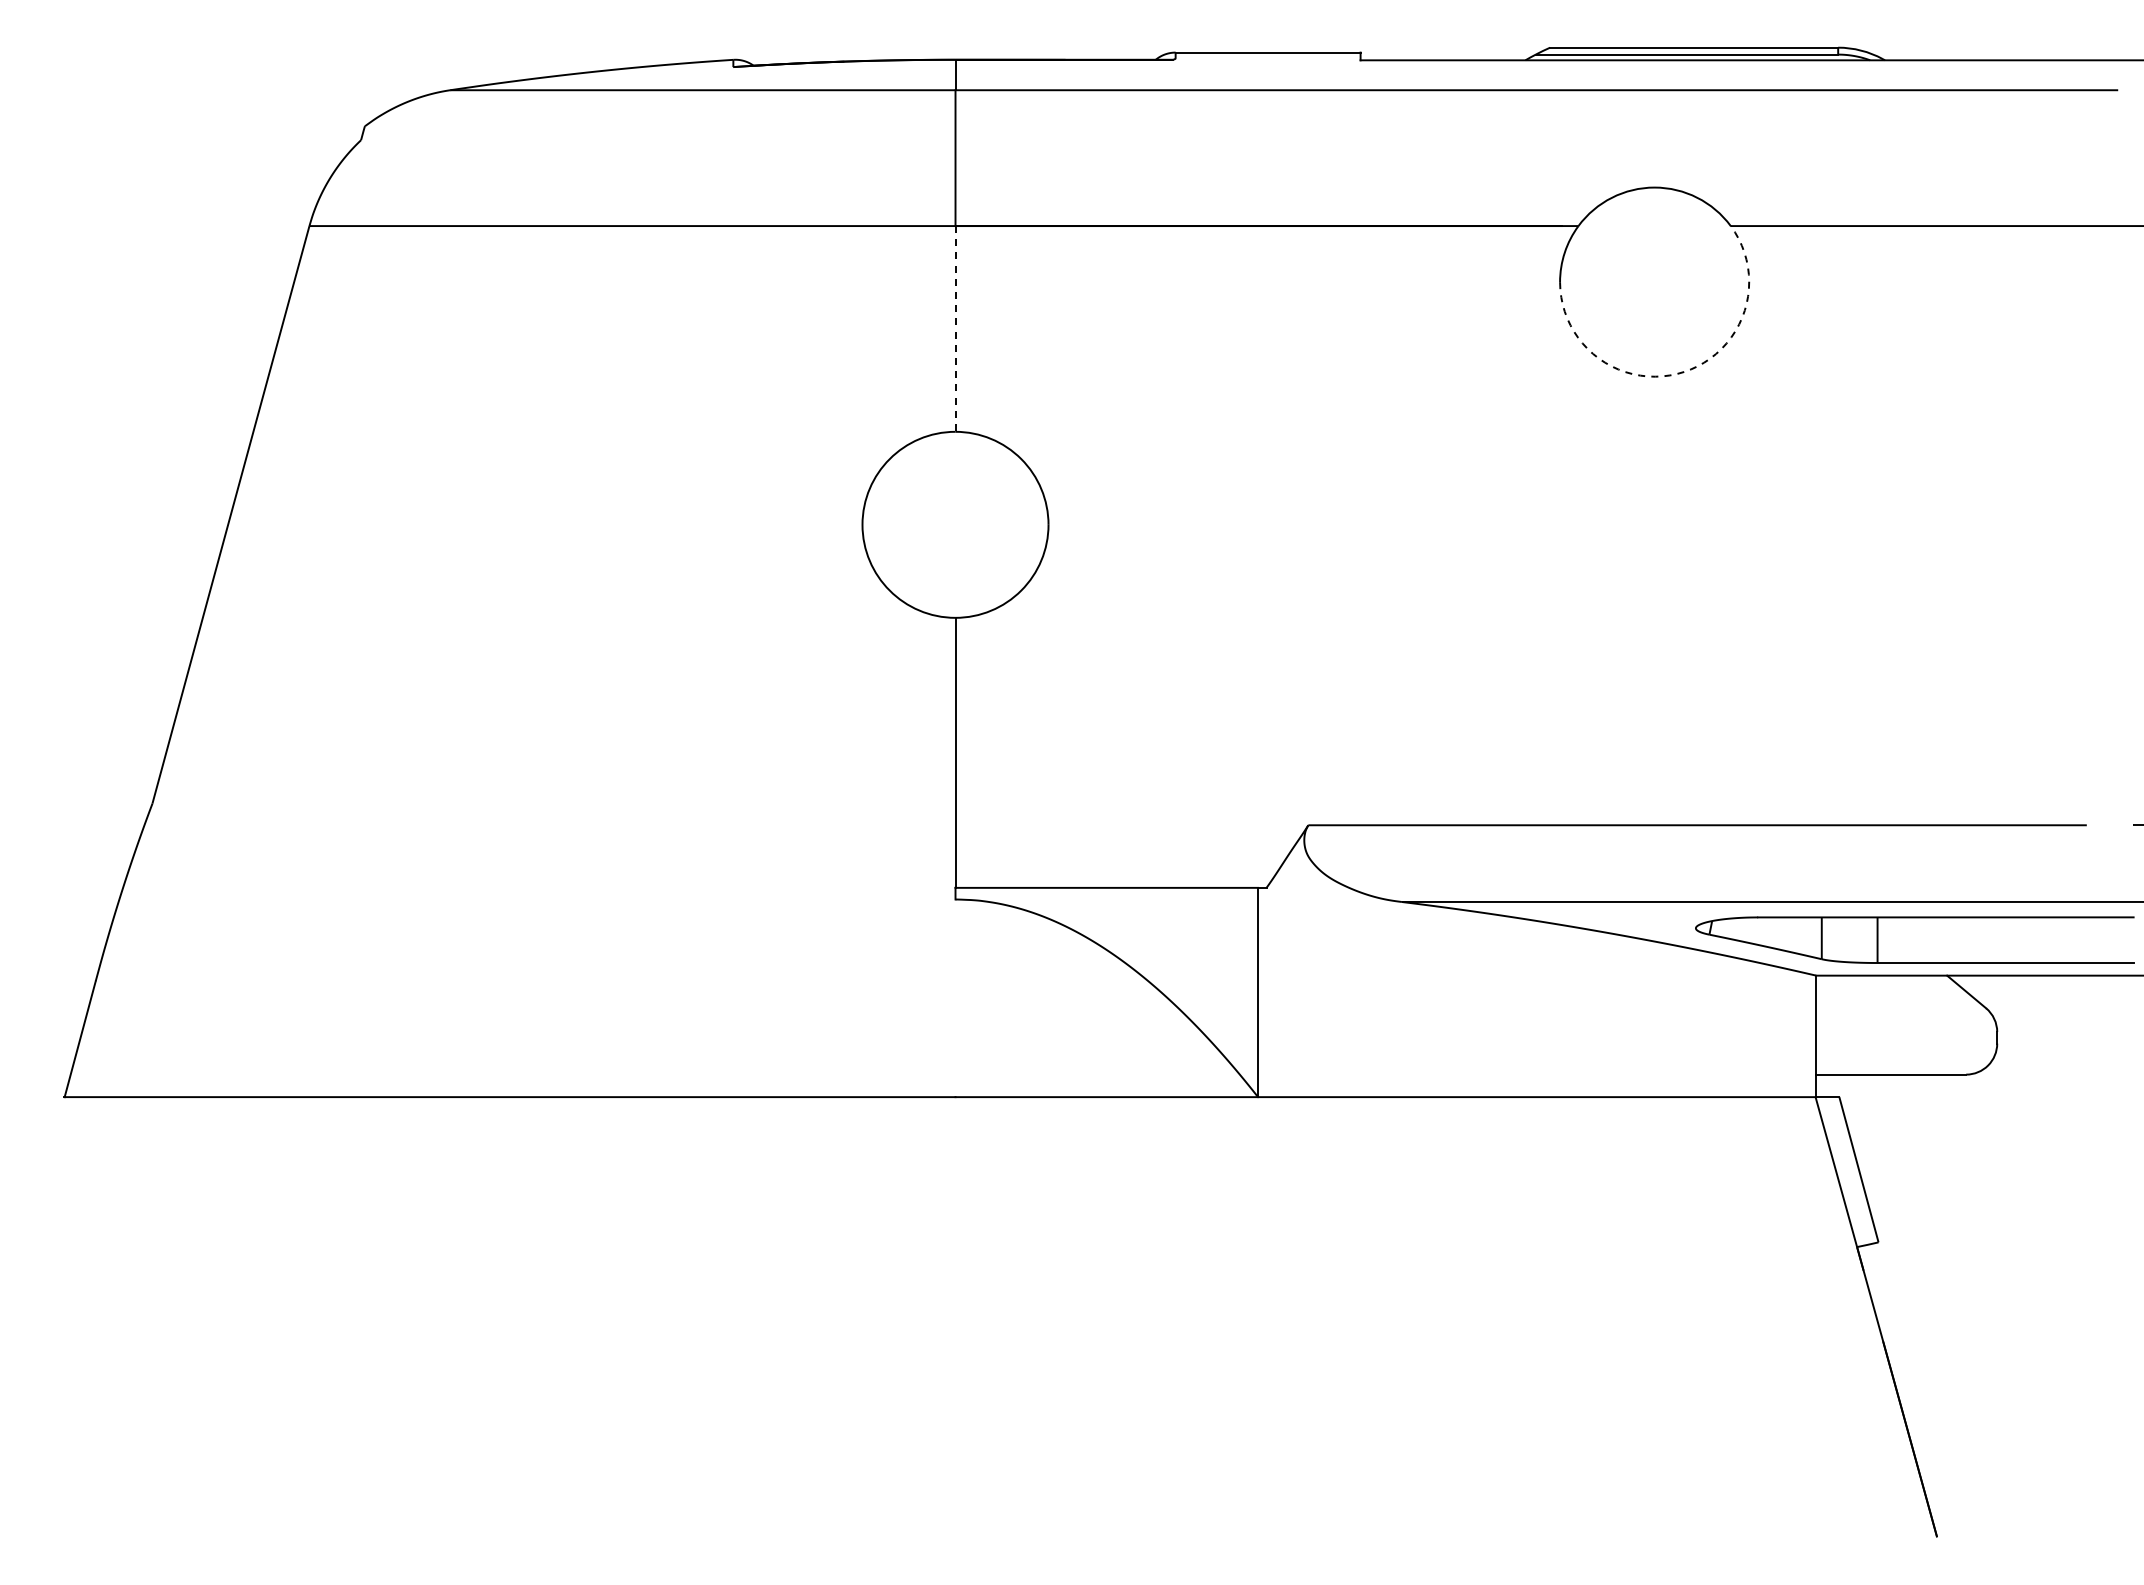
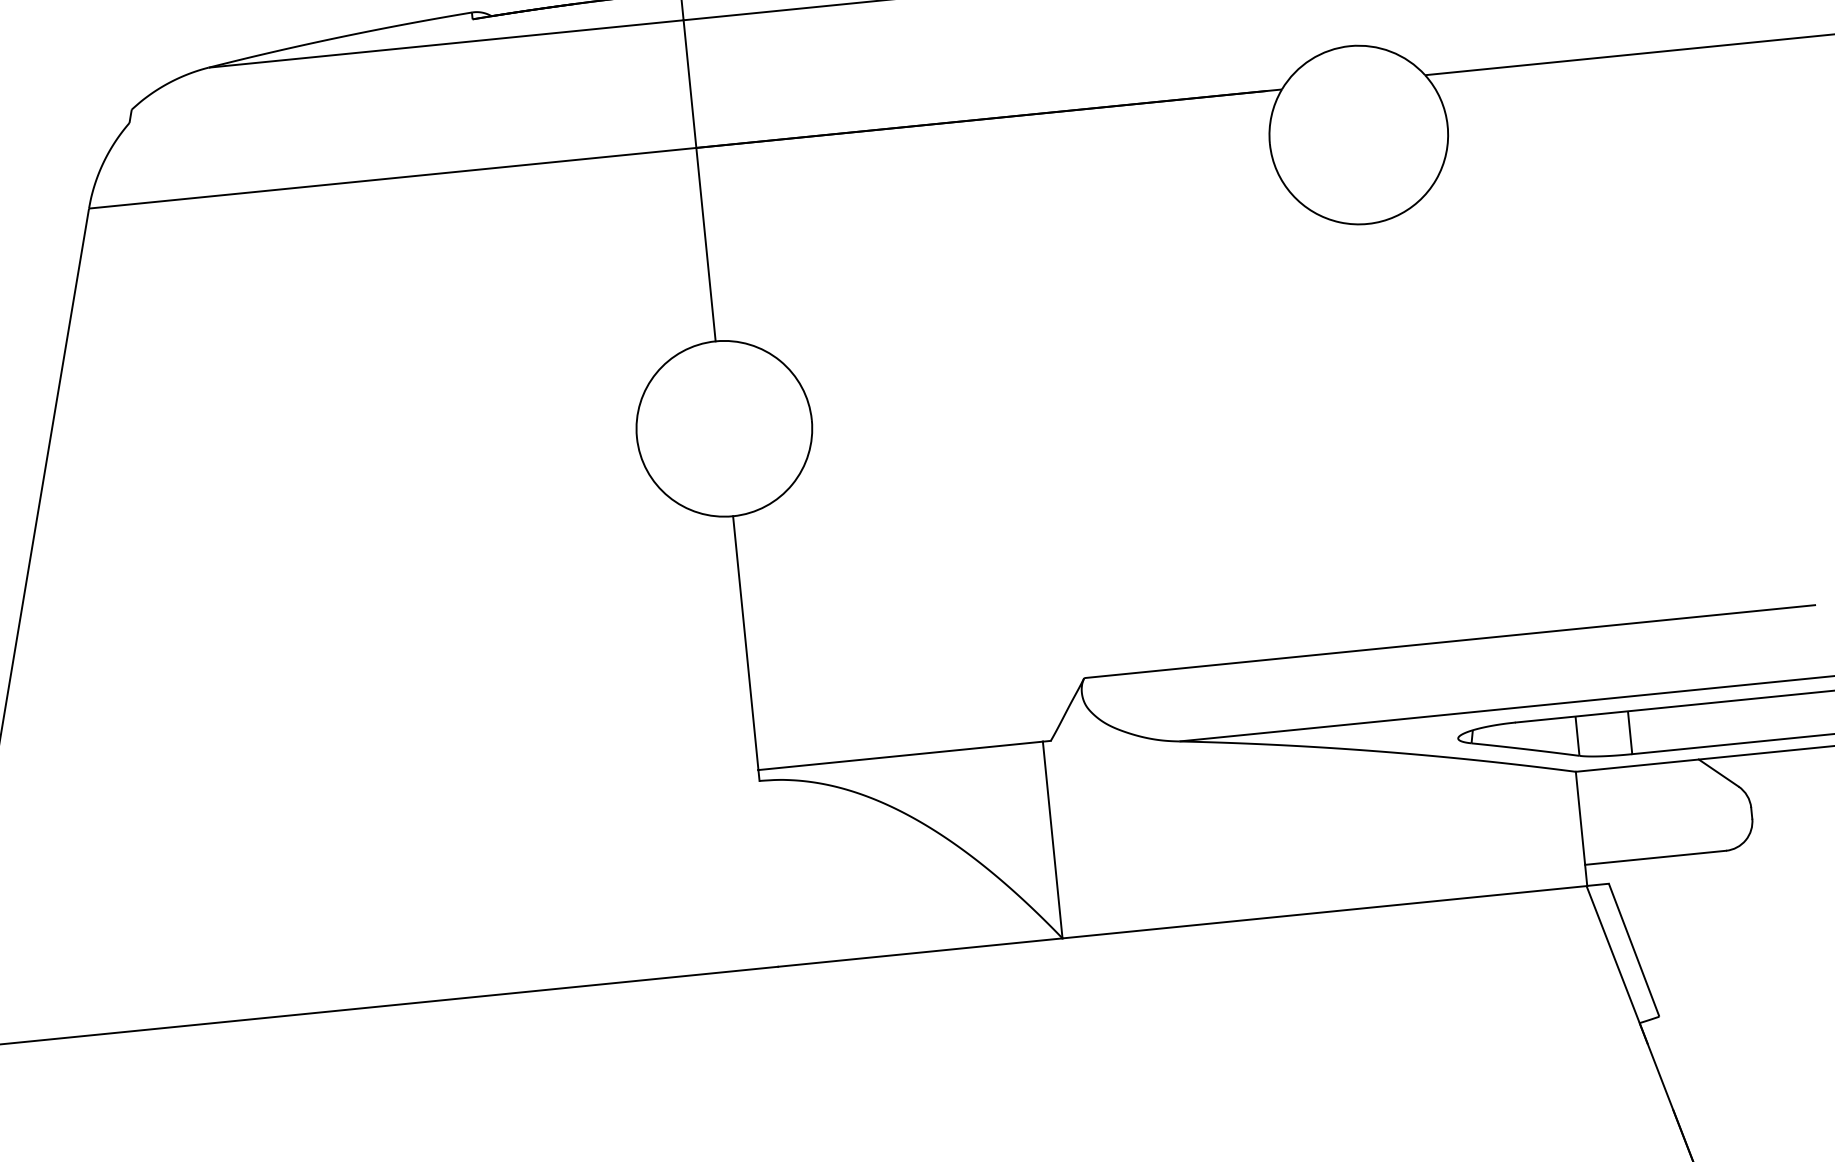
line: (955, 328) -> (705, 244), dashed -> solid
arc: (1684, 371) -> (1395, 216), dashed -> solid

